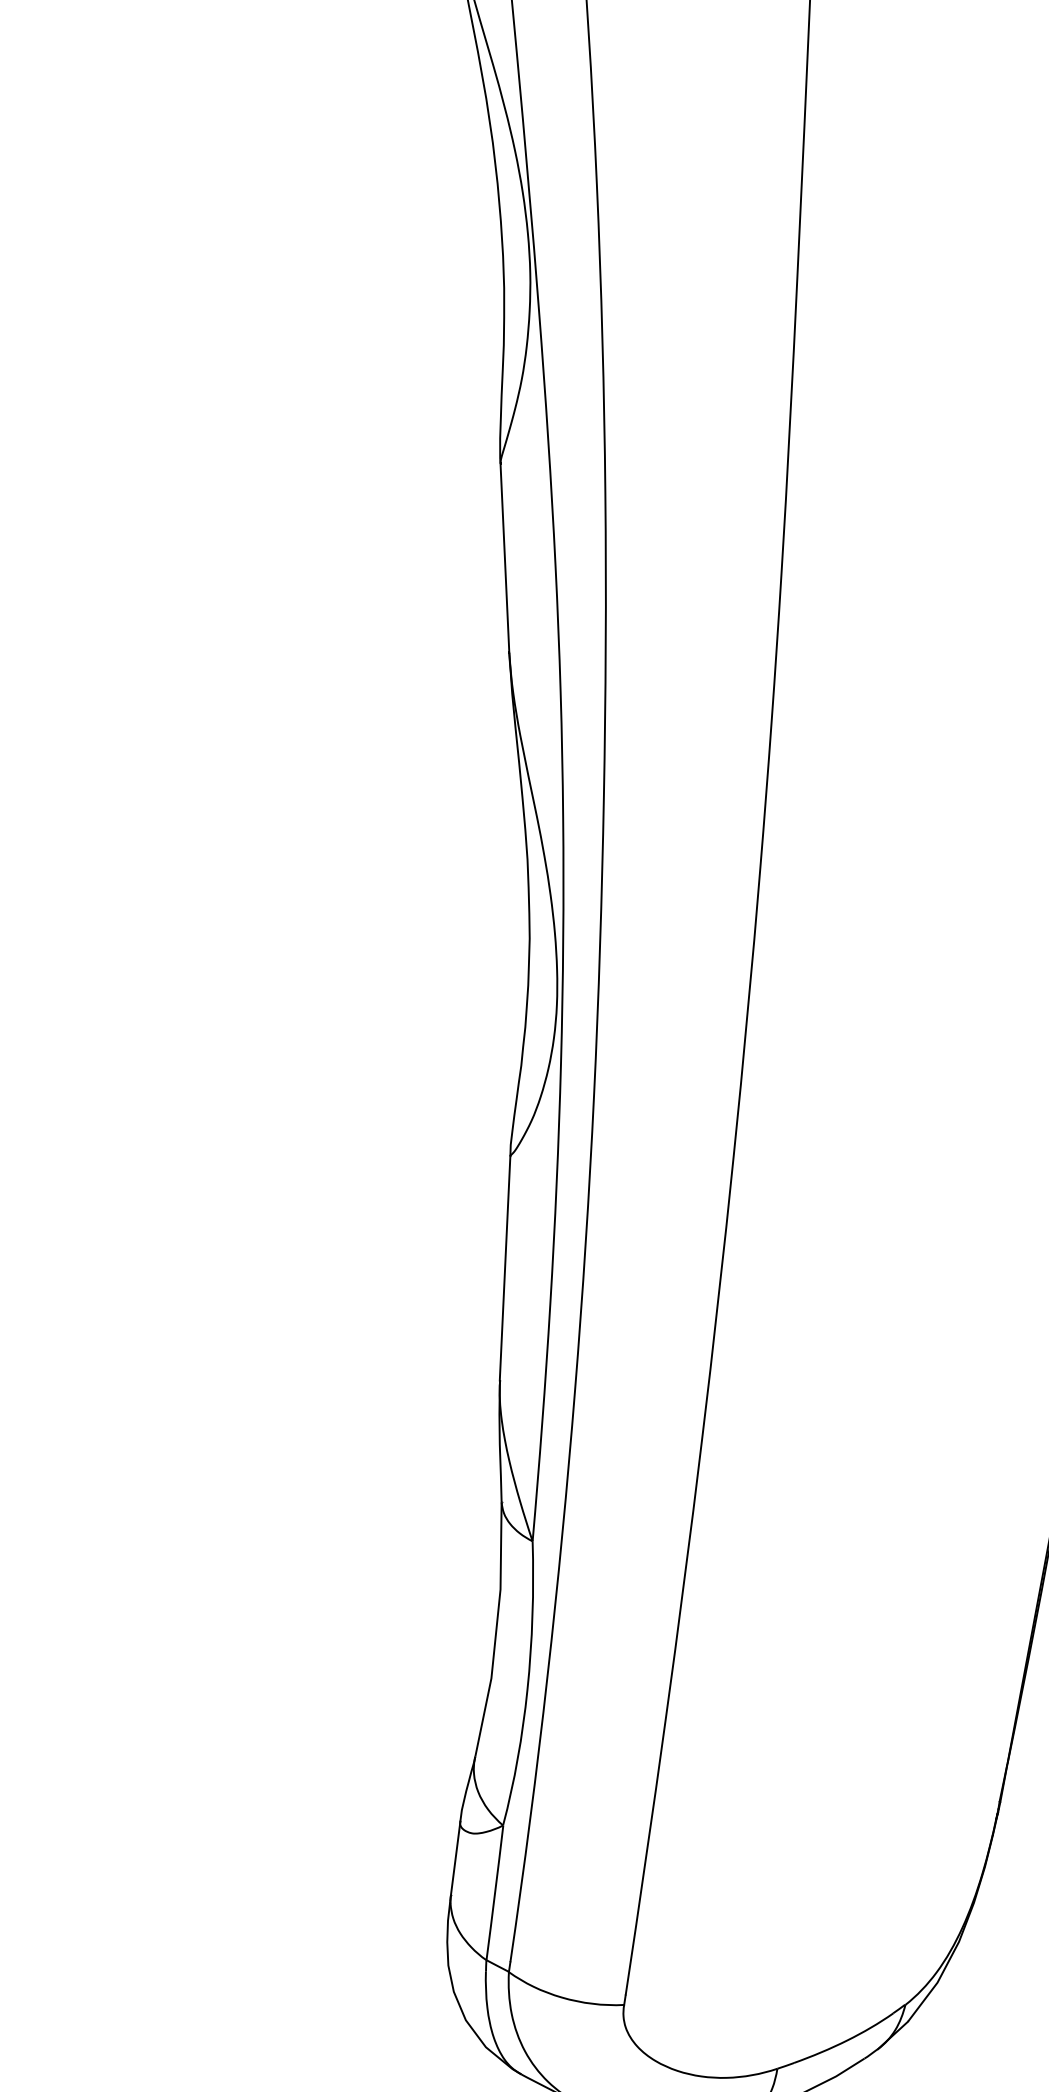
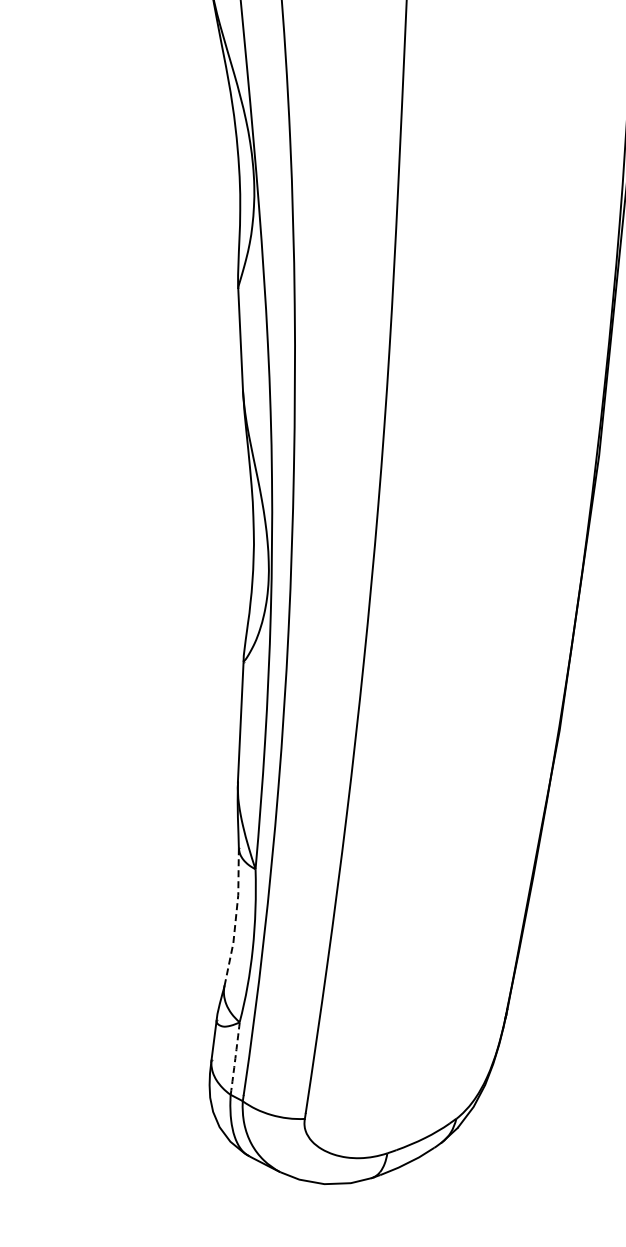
line: (495, 1630) -> (235, 917), solid -> dashed
arc: (495, 1892) -> (235, 1058), solid -> dashed

